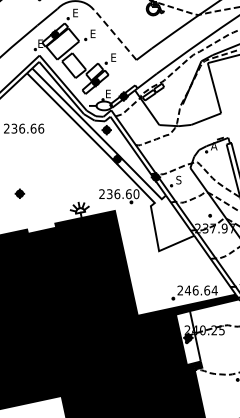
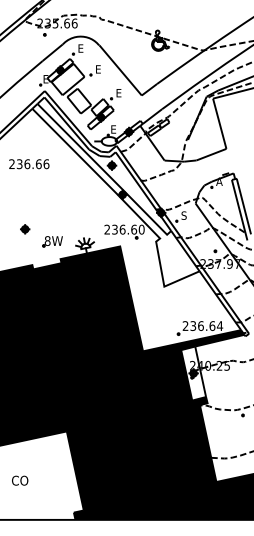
line: (115, 34) -> (120, 70), dashed -> solid
part: (47, 205) -> (52, 241), added
text: (188, 290) -> (193, 326), 246.64 -> 236.64

